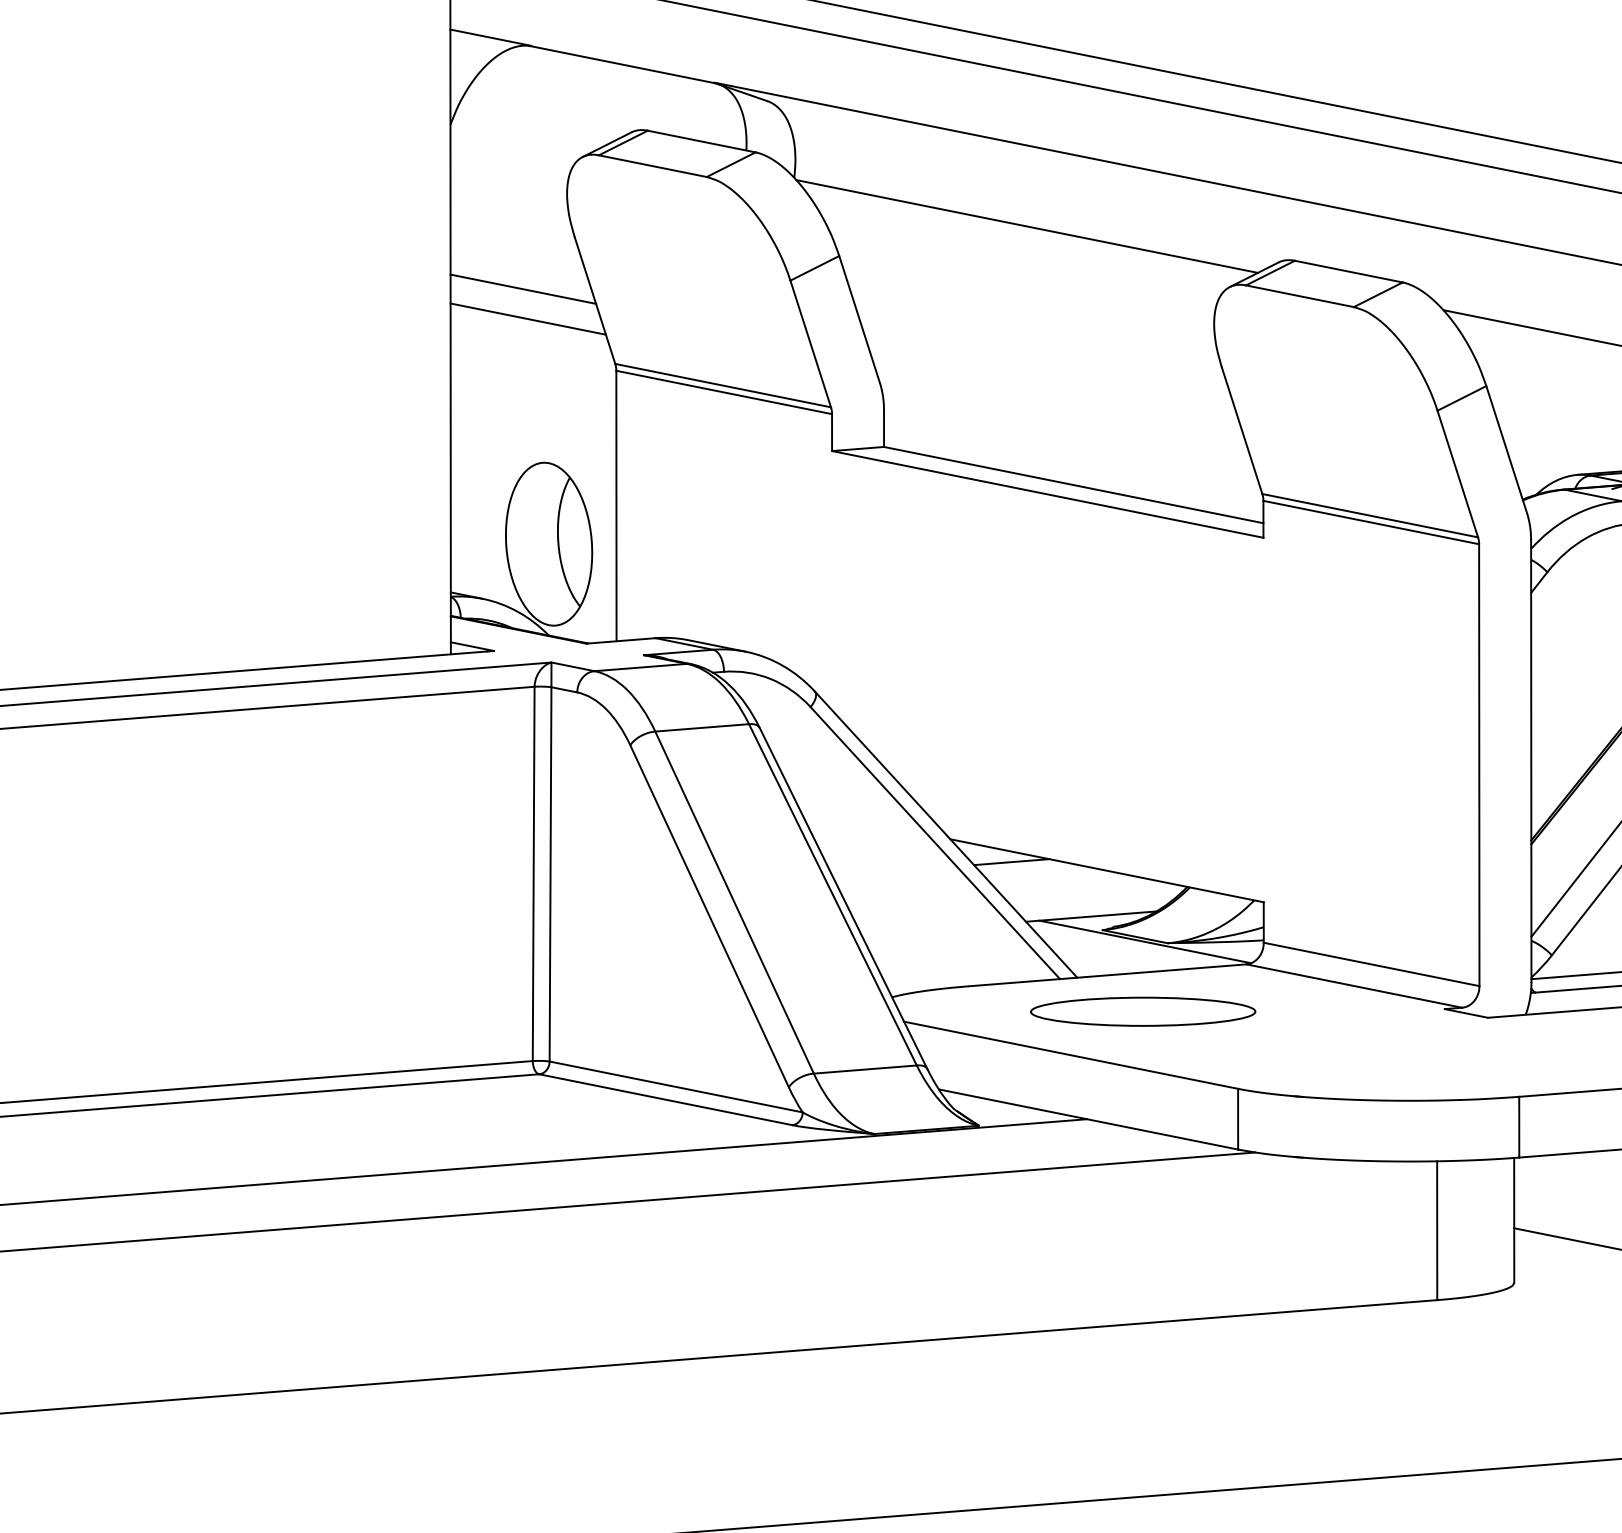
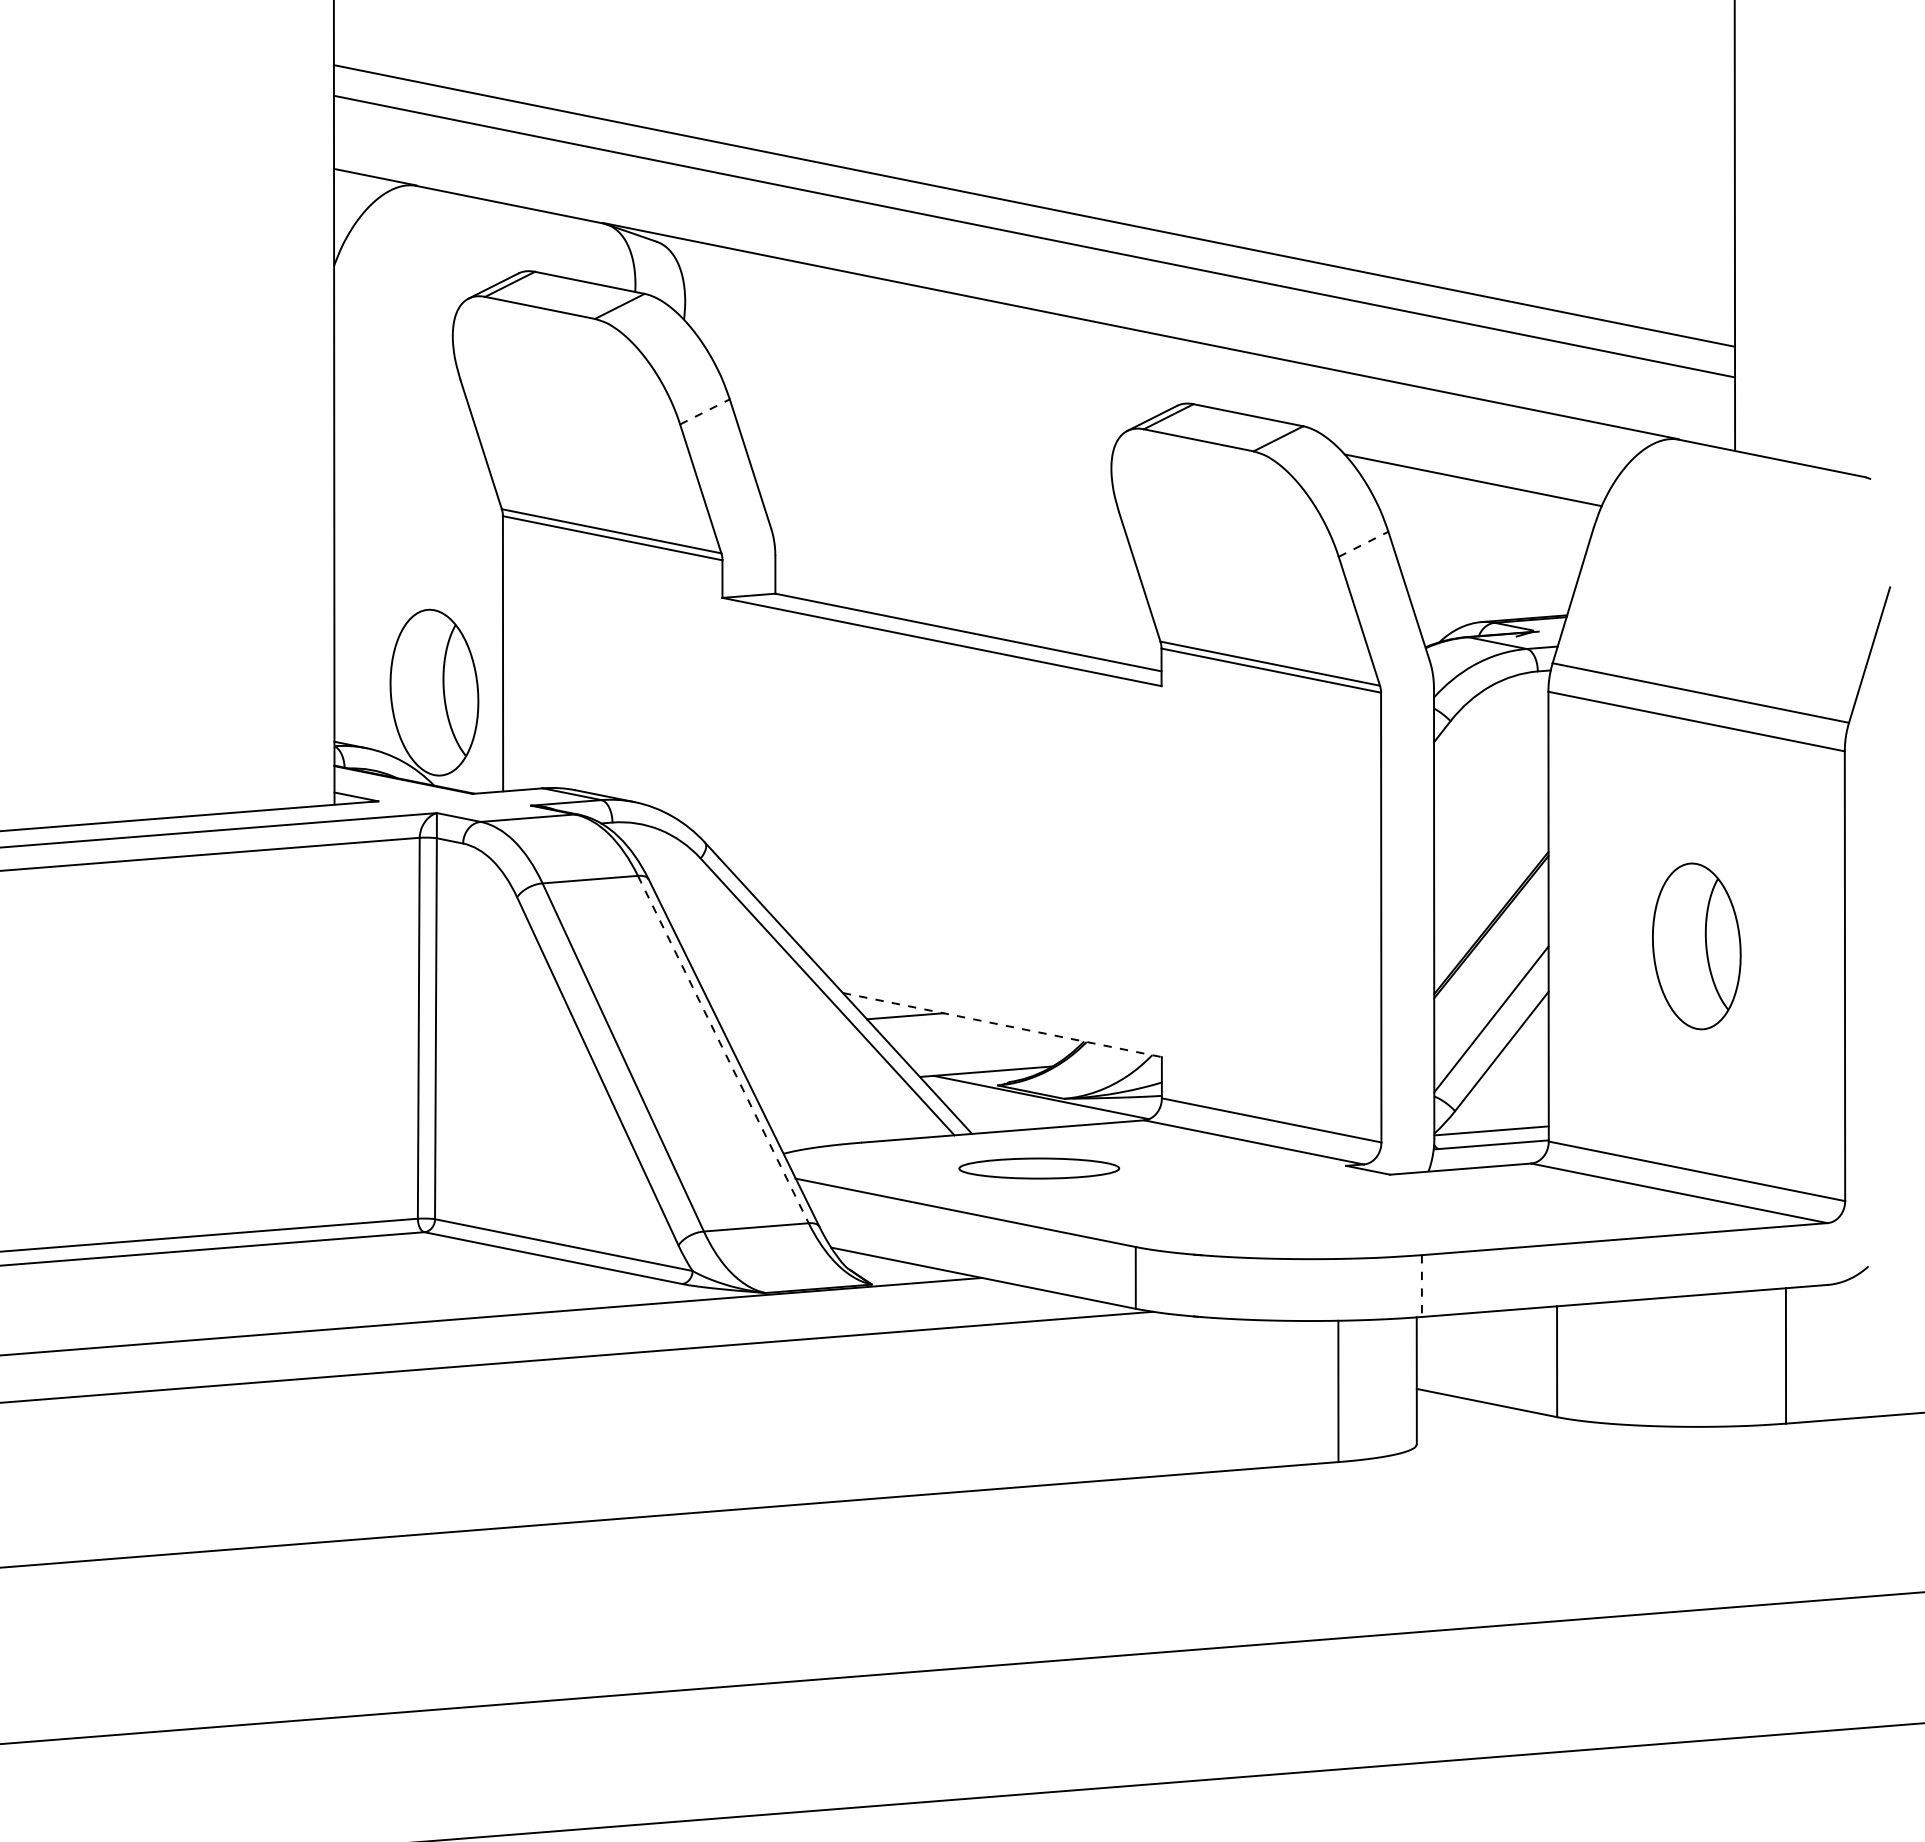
line: (1026, 226) -> (920, 369), removed
line: (814, 267) -> (704, 411), solid -> dashed
line: (523, 289) -> (408, 433), removed
line: (528, 319) -> (413, 463), removed
line: (1461, 398) -> (1363, 544), solid -> dashed
line: (1107, 871) -> (1002, 1025), solid -> dashed
line: (833, 894) -> (723, 1049), solid -> dashed
part: (1143, 1011) -> (1039, 1168), size x0.7
line: (1518, 1127) -> (1421, 1286), solid -> dashed

